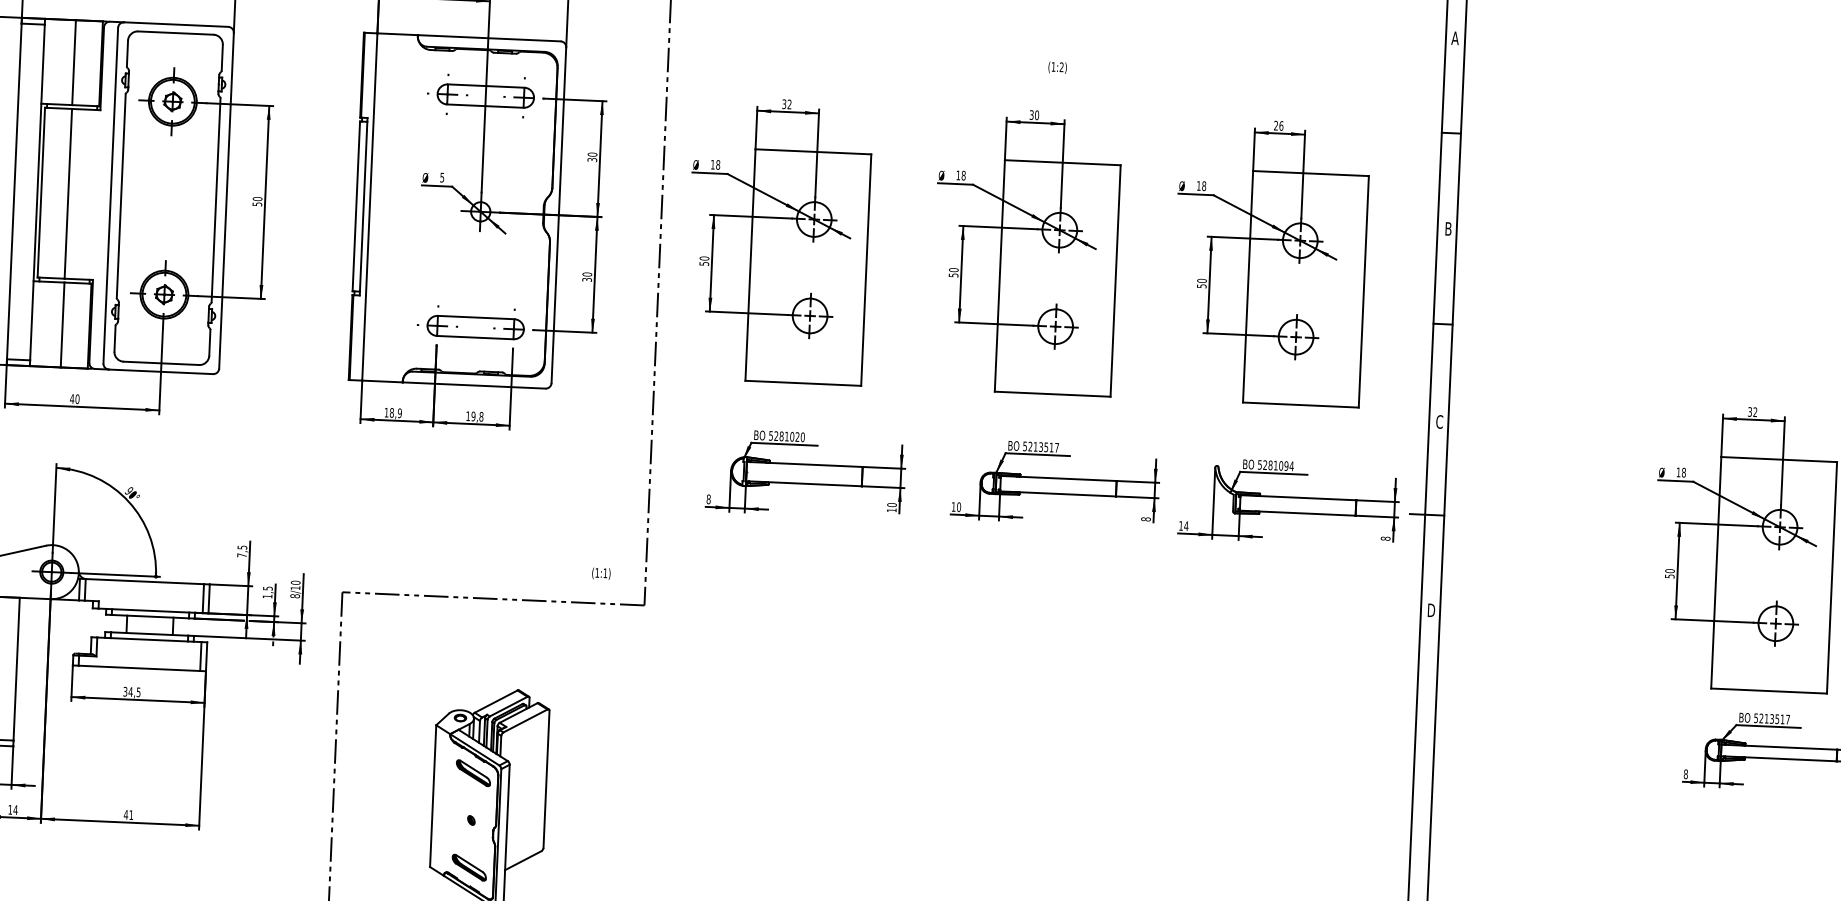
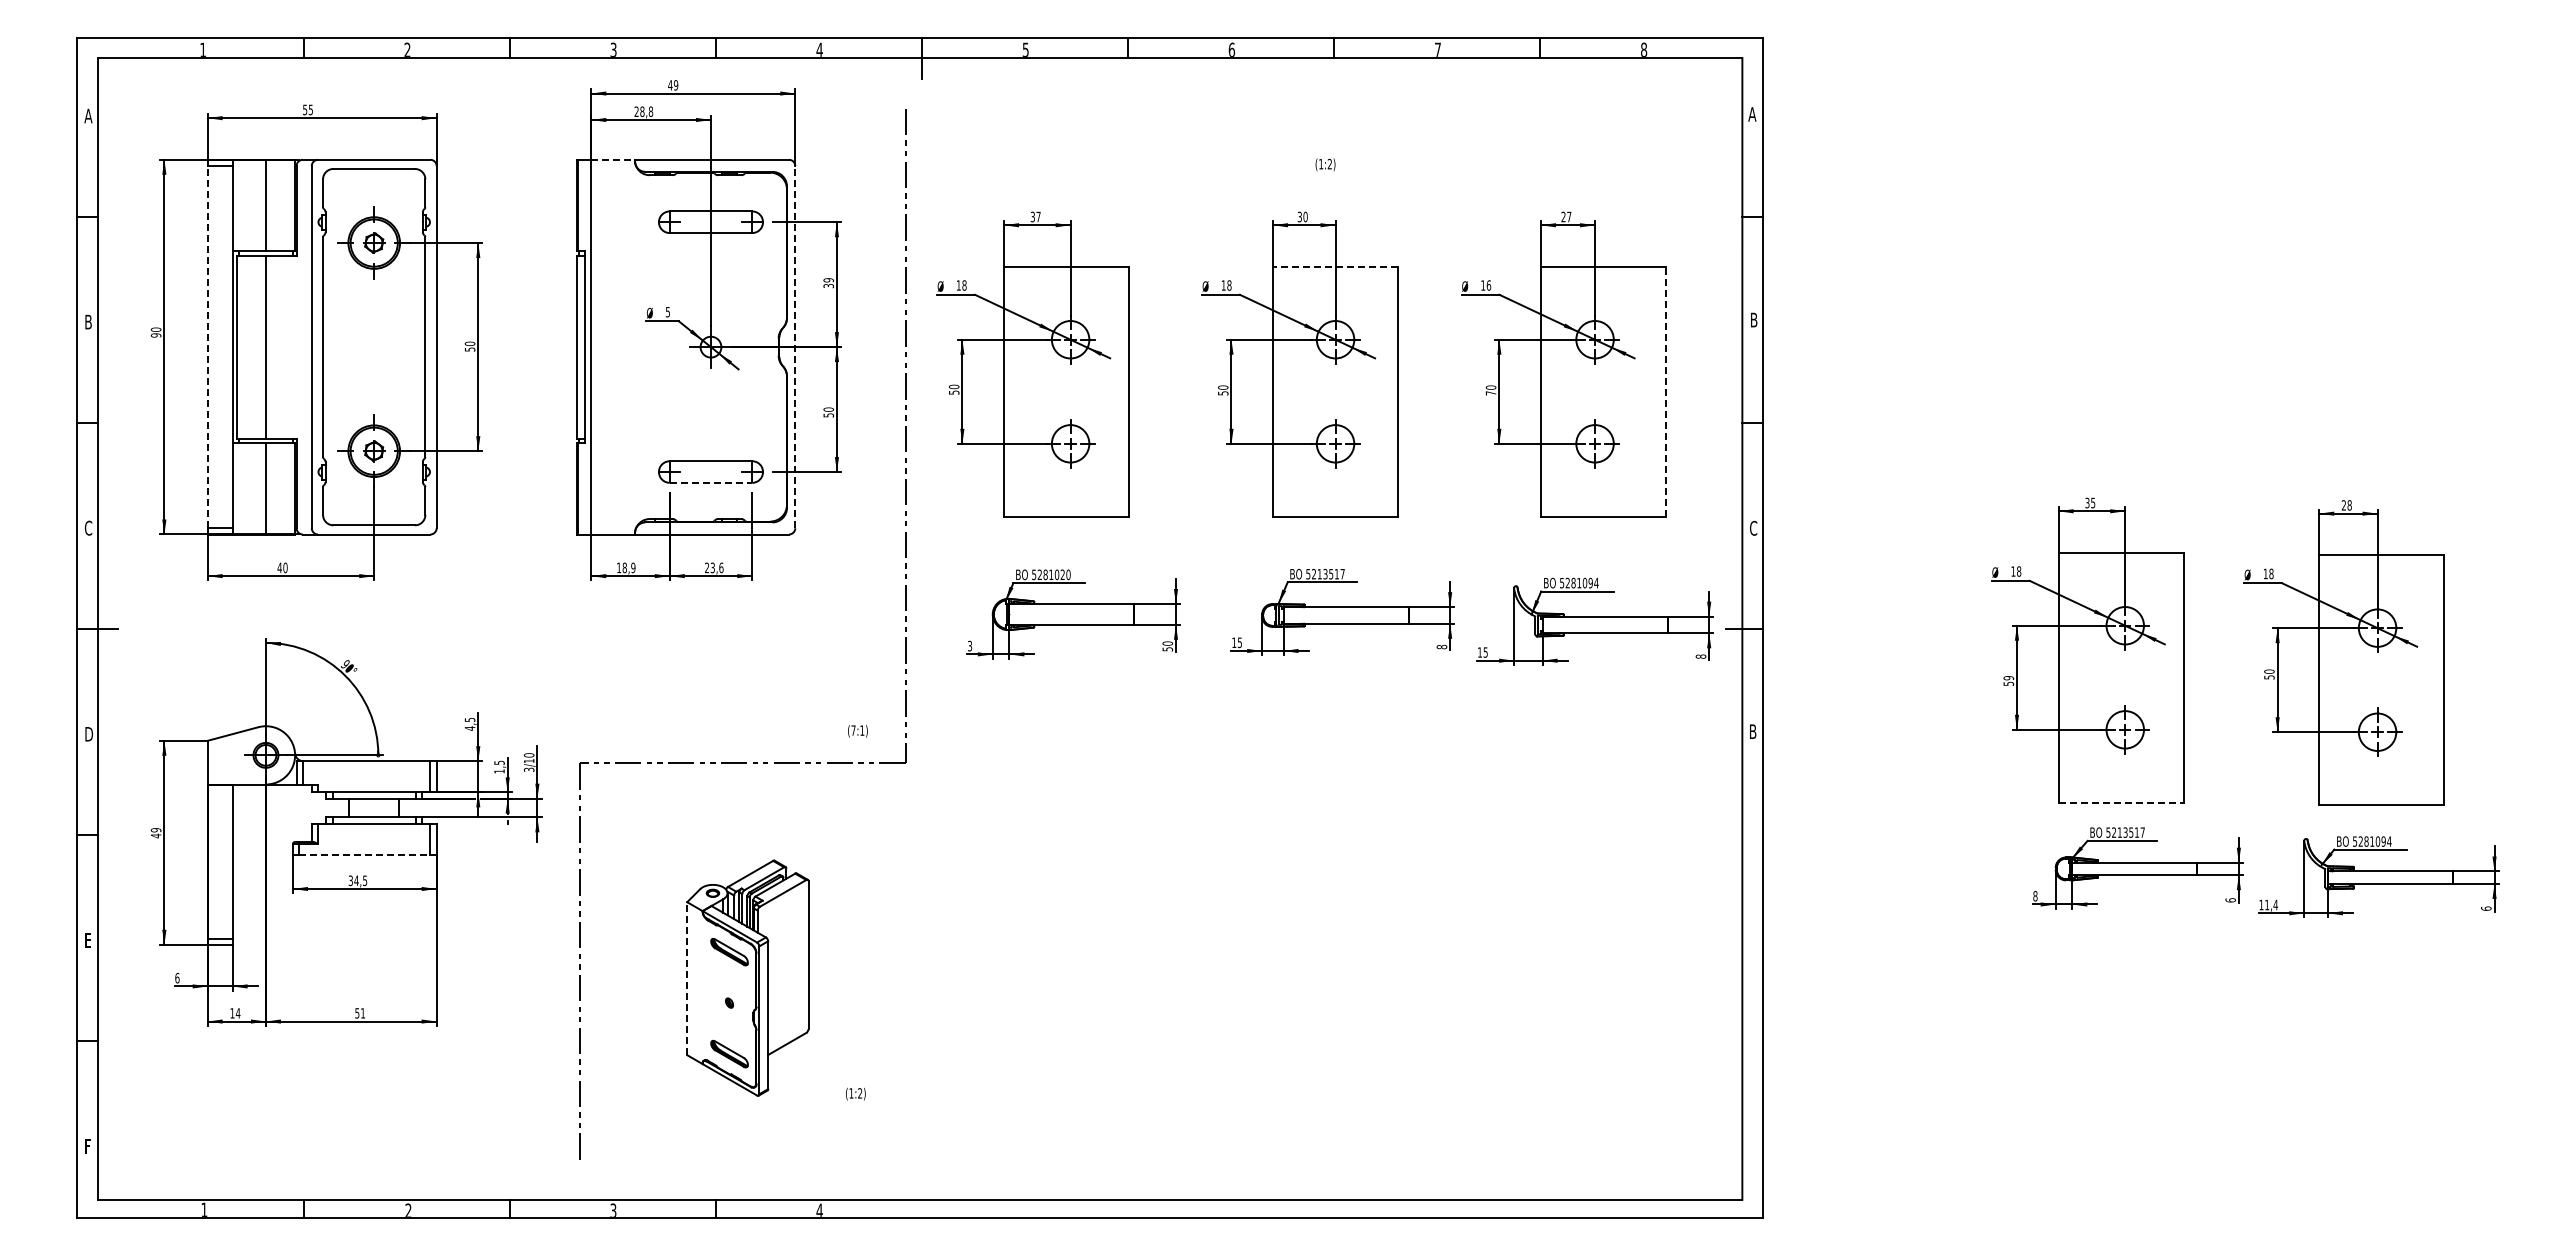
line: (398, 34) -> (613, 159), solid -> dashed
text: (789, 104) -> (1038, 216), 32 -> 37
text: (1281, 125) -> (1569, 216), 26 -> 27
text: (592, 154) -> (828, 280), 30 -> 39
line: (1062, 162) -> (1335, 266), solid -> dashed
text: (1203, 186) -> (1488, 285), 18 -> 16
line: (14, 190) -> (207, 346), solid -> dashed
line: (559, 214) -> (795, 346), solid -> dashed
text: (585, 279) -> (827, 415), 30 -> 50
text: (1202, 286) -> (1491, 393), 50 -> 70
line: (1363, 291) -> (1665, 391), solid -> dashed
line: (475, 337) -> (711, 482), solid -> dashed
text: (1755, 411) -> (2093, 502), 32 -> 35
text: (475, 416) -> (714, 567), 19,8 -> 23,6
text: (708, 499) -> (969, 646), 8 -> 3
text: (958, 506) -> (1239, 642), 10 -> 15
text: (891, 510) -> (1167, 649), 10 -> 50
text: (1186, 526) -> (1485, 652), 14 -> 15
text: (241, 555) -> (469, 728), 7,5 -> 4,5
text: (1669, 571) -> (2008, 678), 50 -> 59
text: (597, 572) -> (853, 730), (1:1) -> (7:1)
text: (295, 595) -> (529, 769), 8/10 -> 3/10
text: (1432, 610) -> (1754, 731), D -> B
line: (139, 667) -> (364, 854), solid -> dashed
line: (1769, 690) -> (2121, 802), solid -> dashed
line: (433, 795) -> (687, 978), solid -> dashed
text: (126, 815) -> (357, 1013), 41 -> 51

